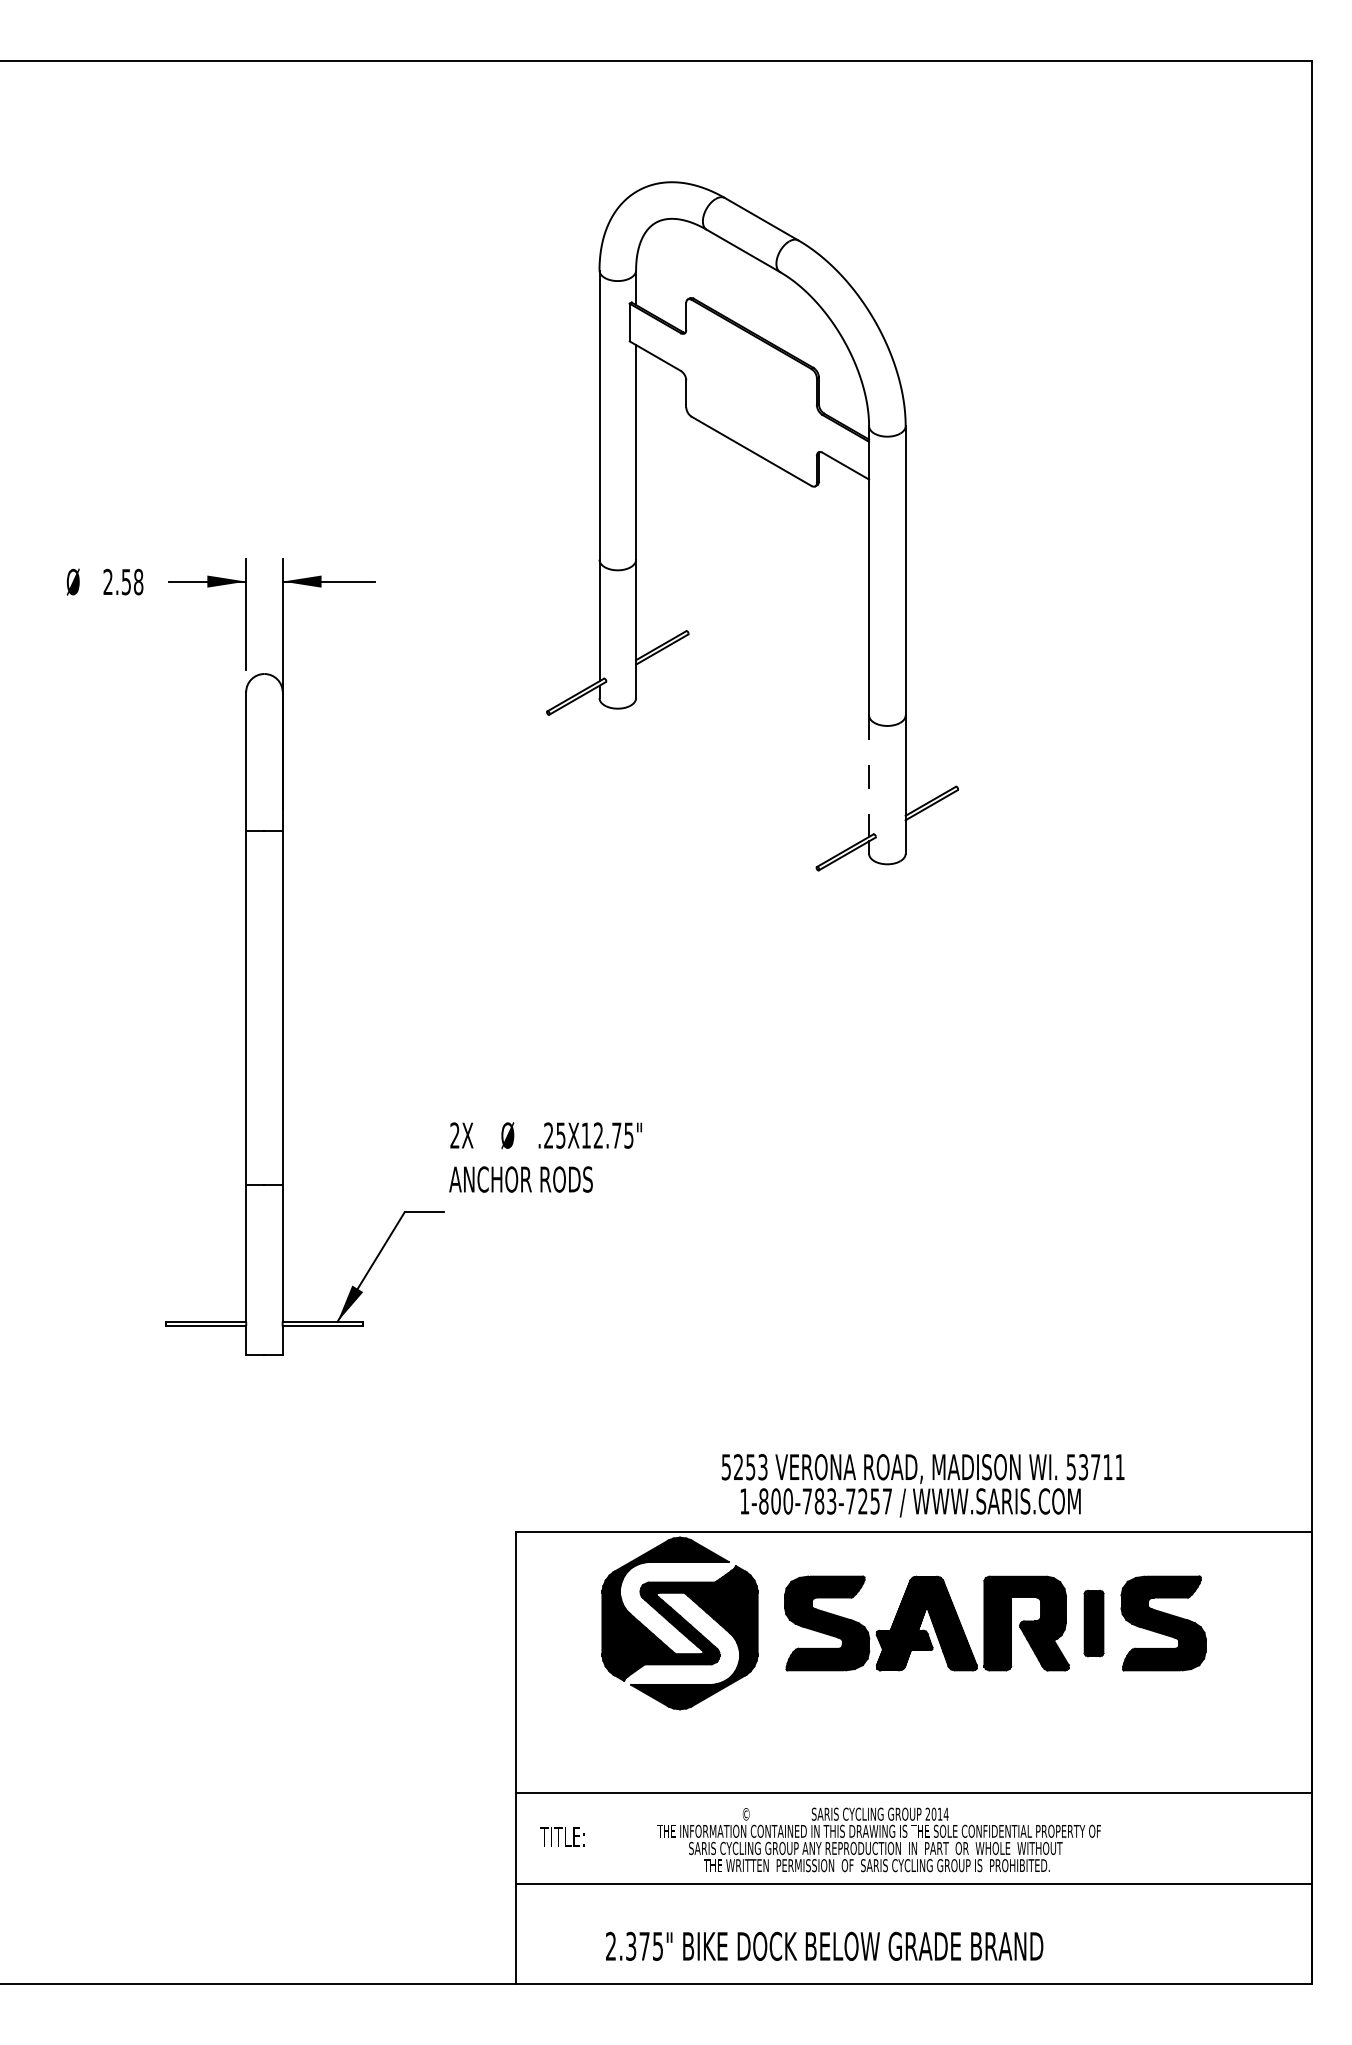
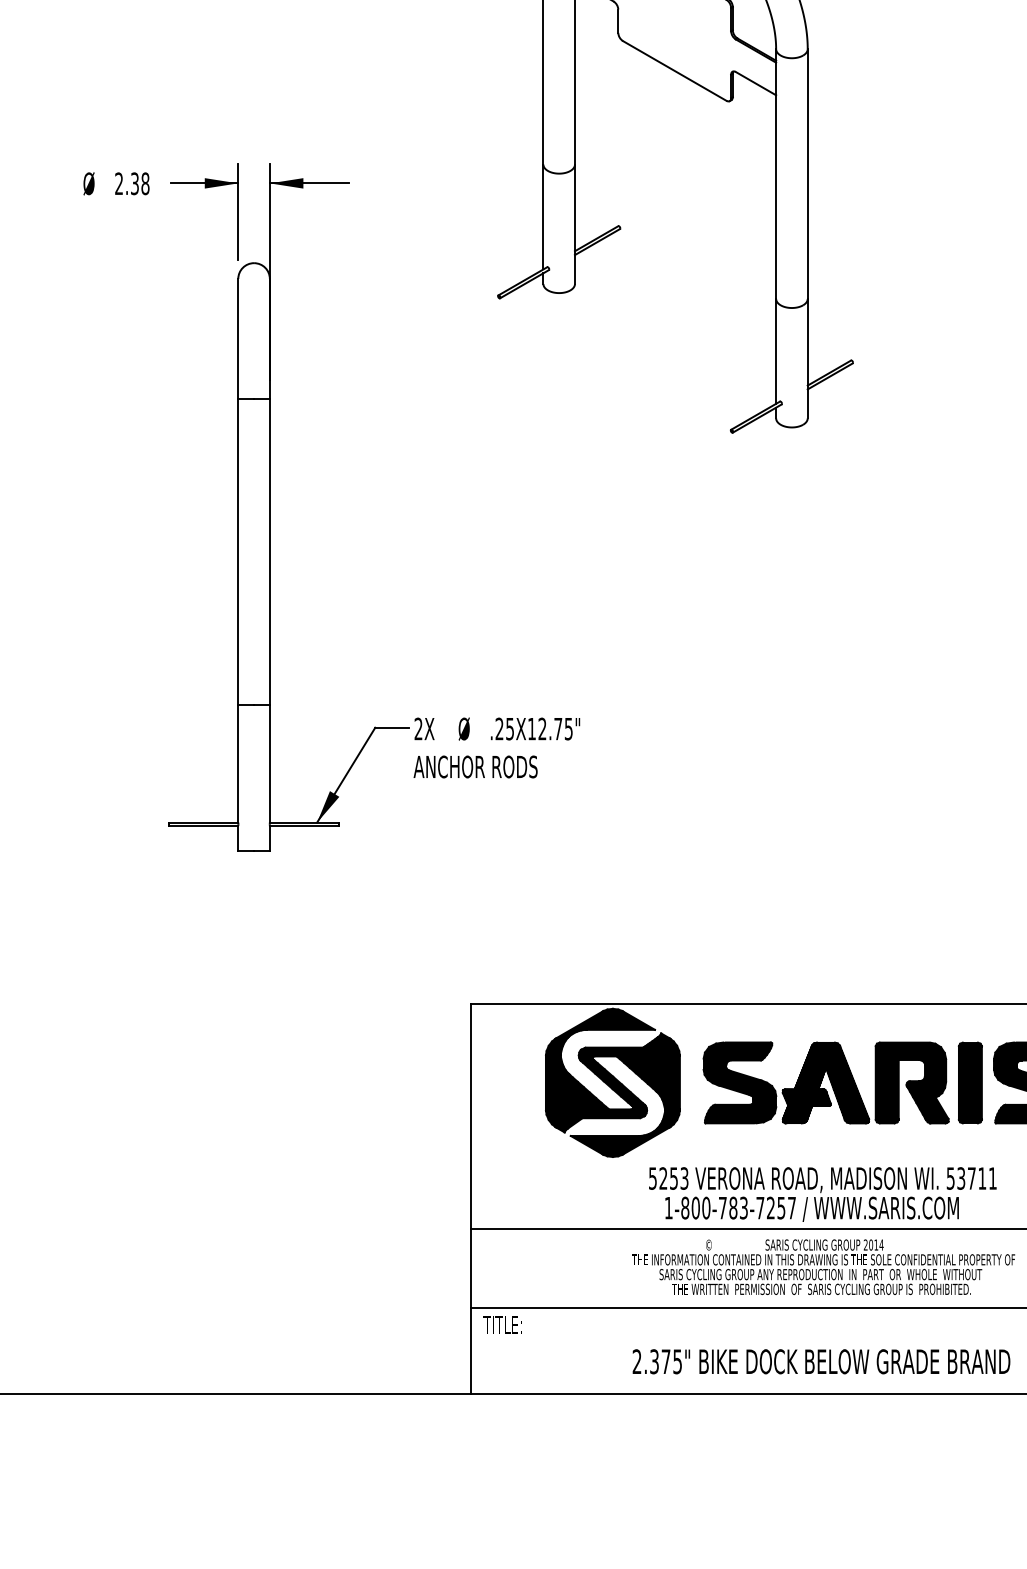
text: (126, 581) -> (134, 183), 2.58 -> 2.38
line: (869, 776) -> (776, 351), dashed -> solid
text: (545, 1157) -> (496, 747), moved
text: (922, 1485) -> (822, 1194), moved
part: (1093, 1623) -> (969, 1082), size x1.43
text: (562, 1836) -> (502, 1324), moved
text: (878, 1839) -> (823, 1266), moved
text: (824, 1945) -> (821, 1360), moved

